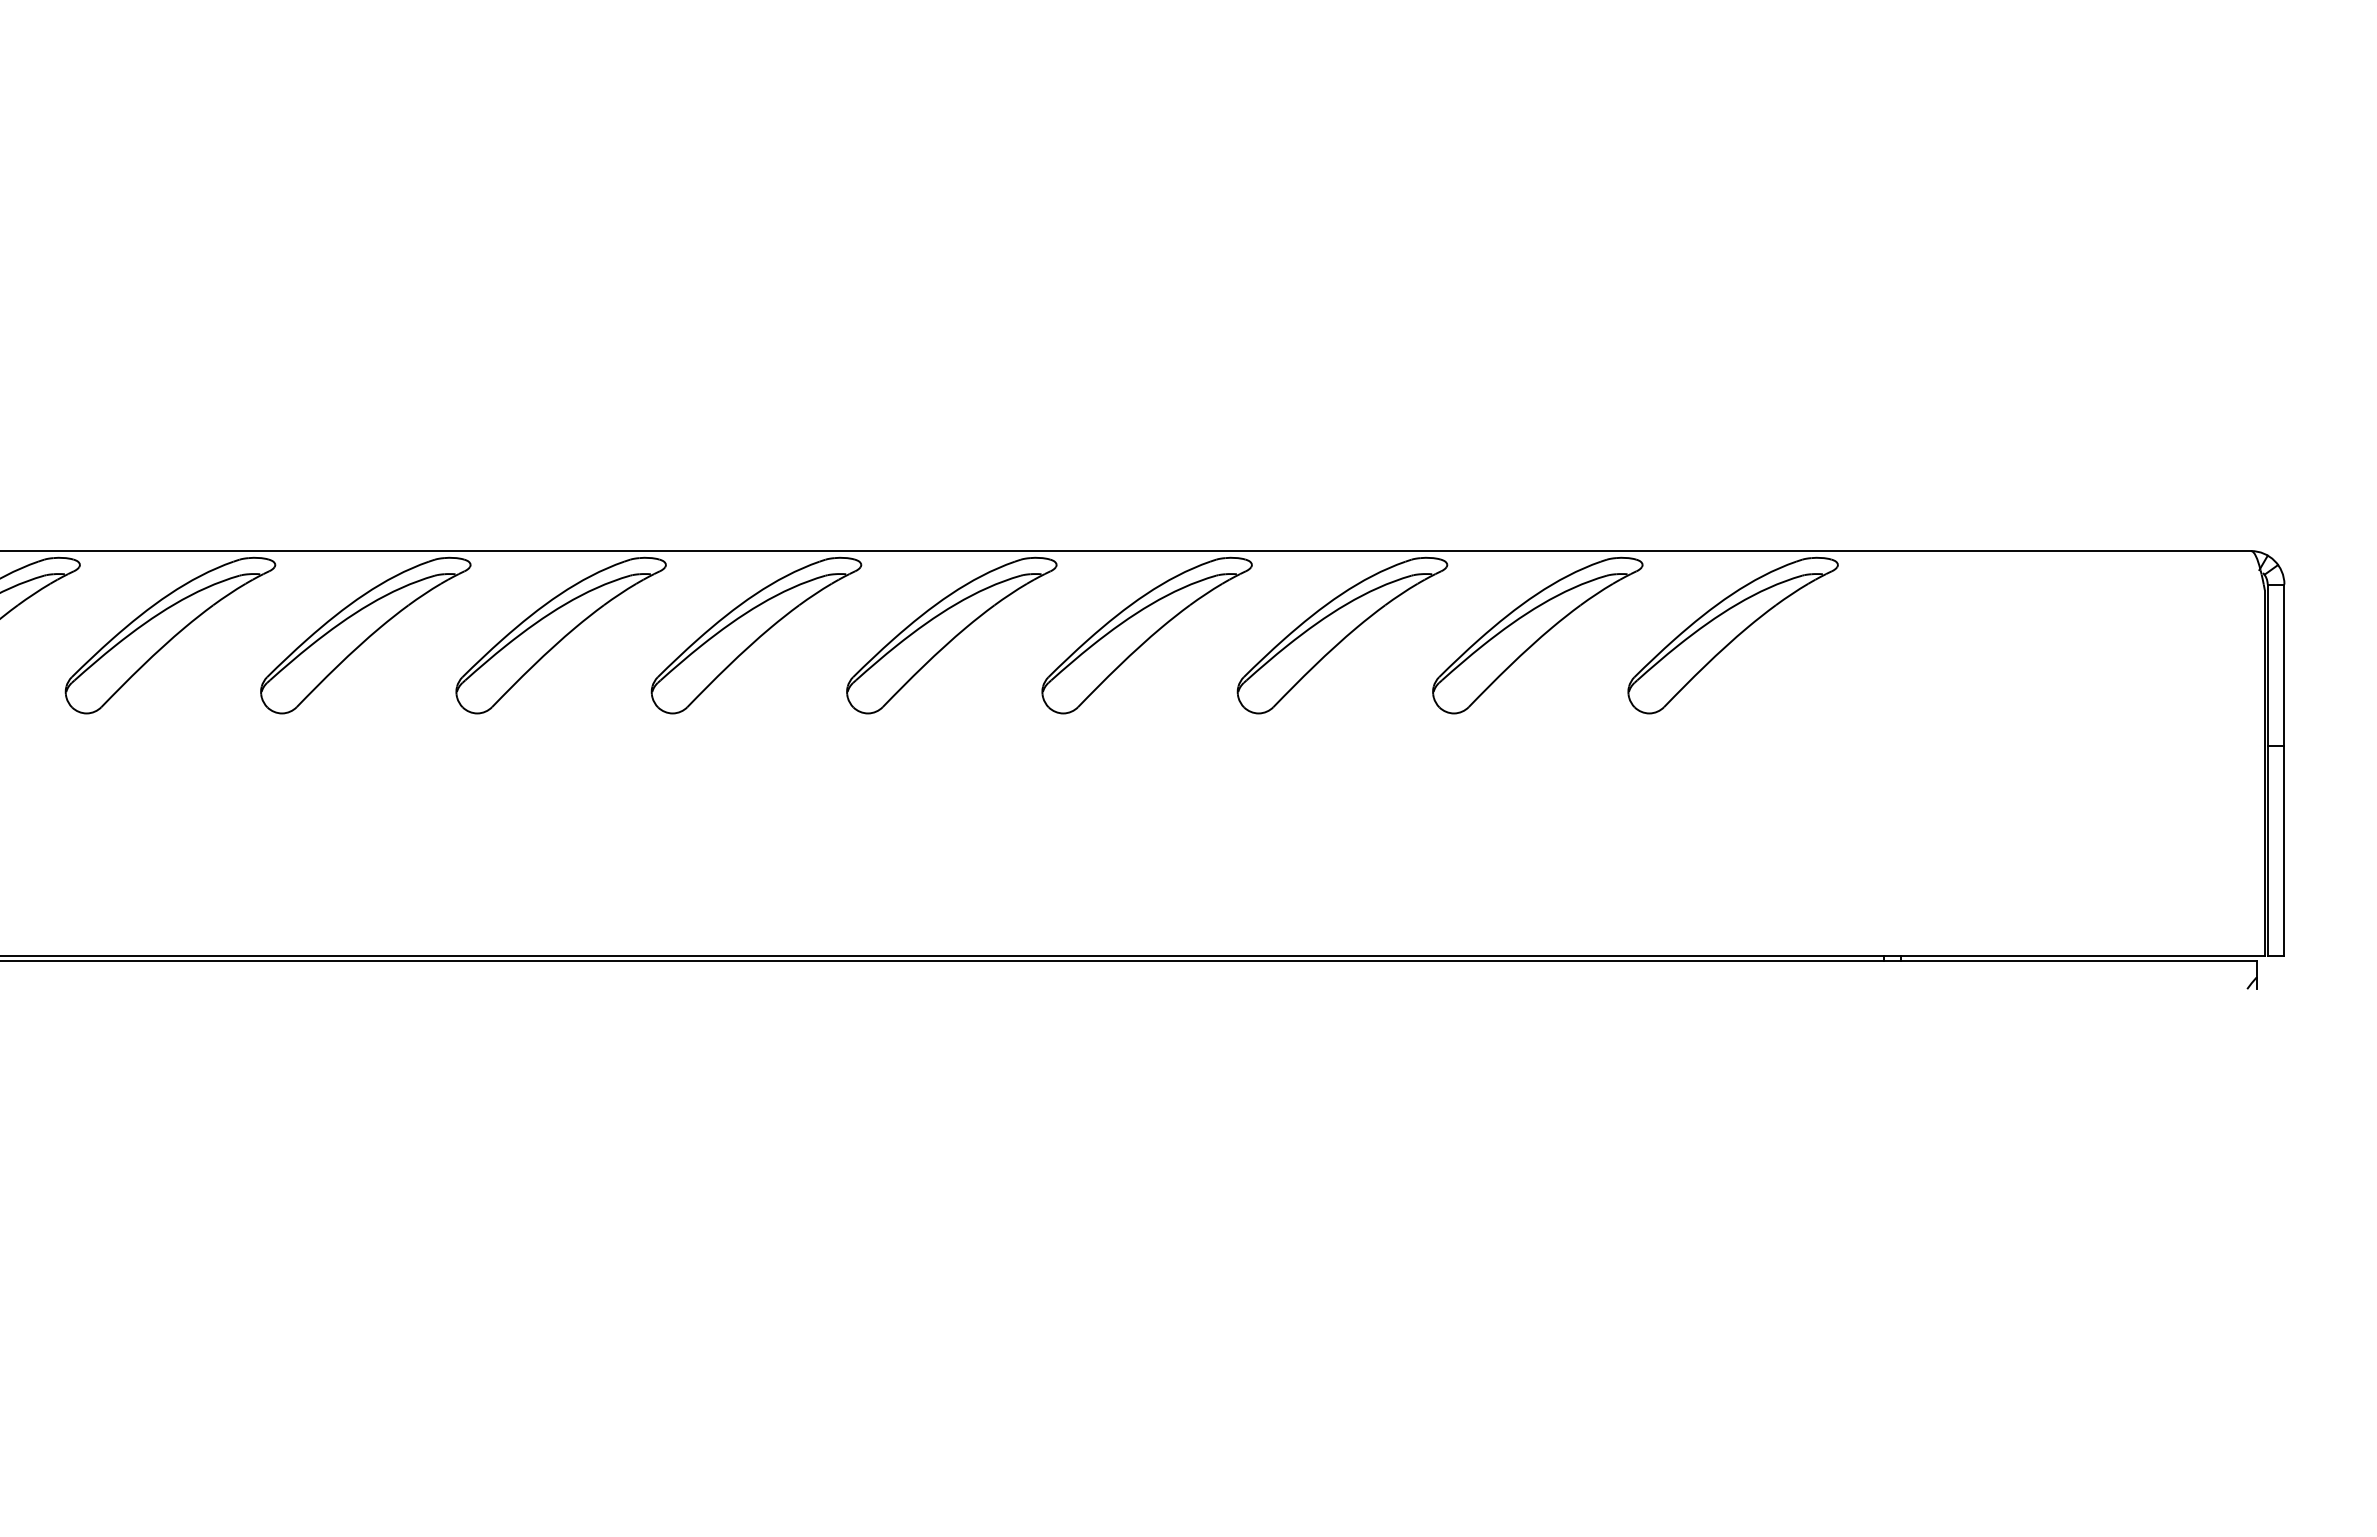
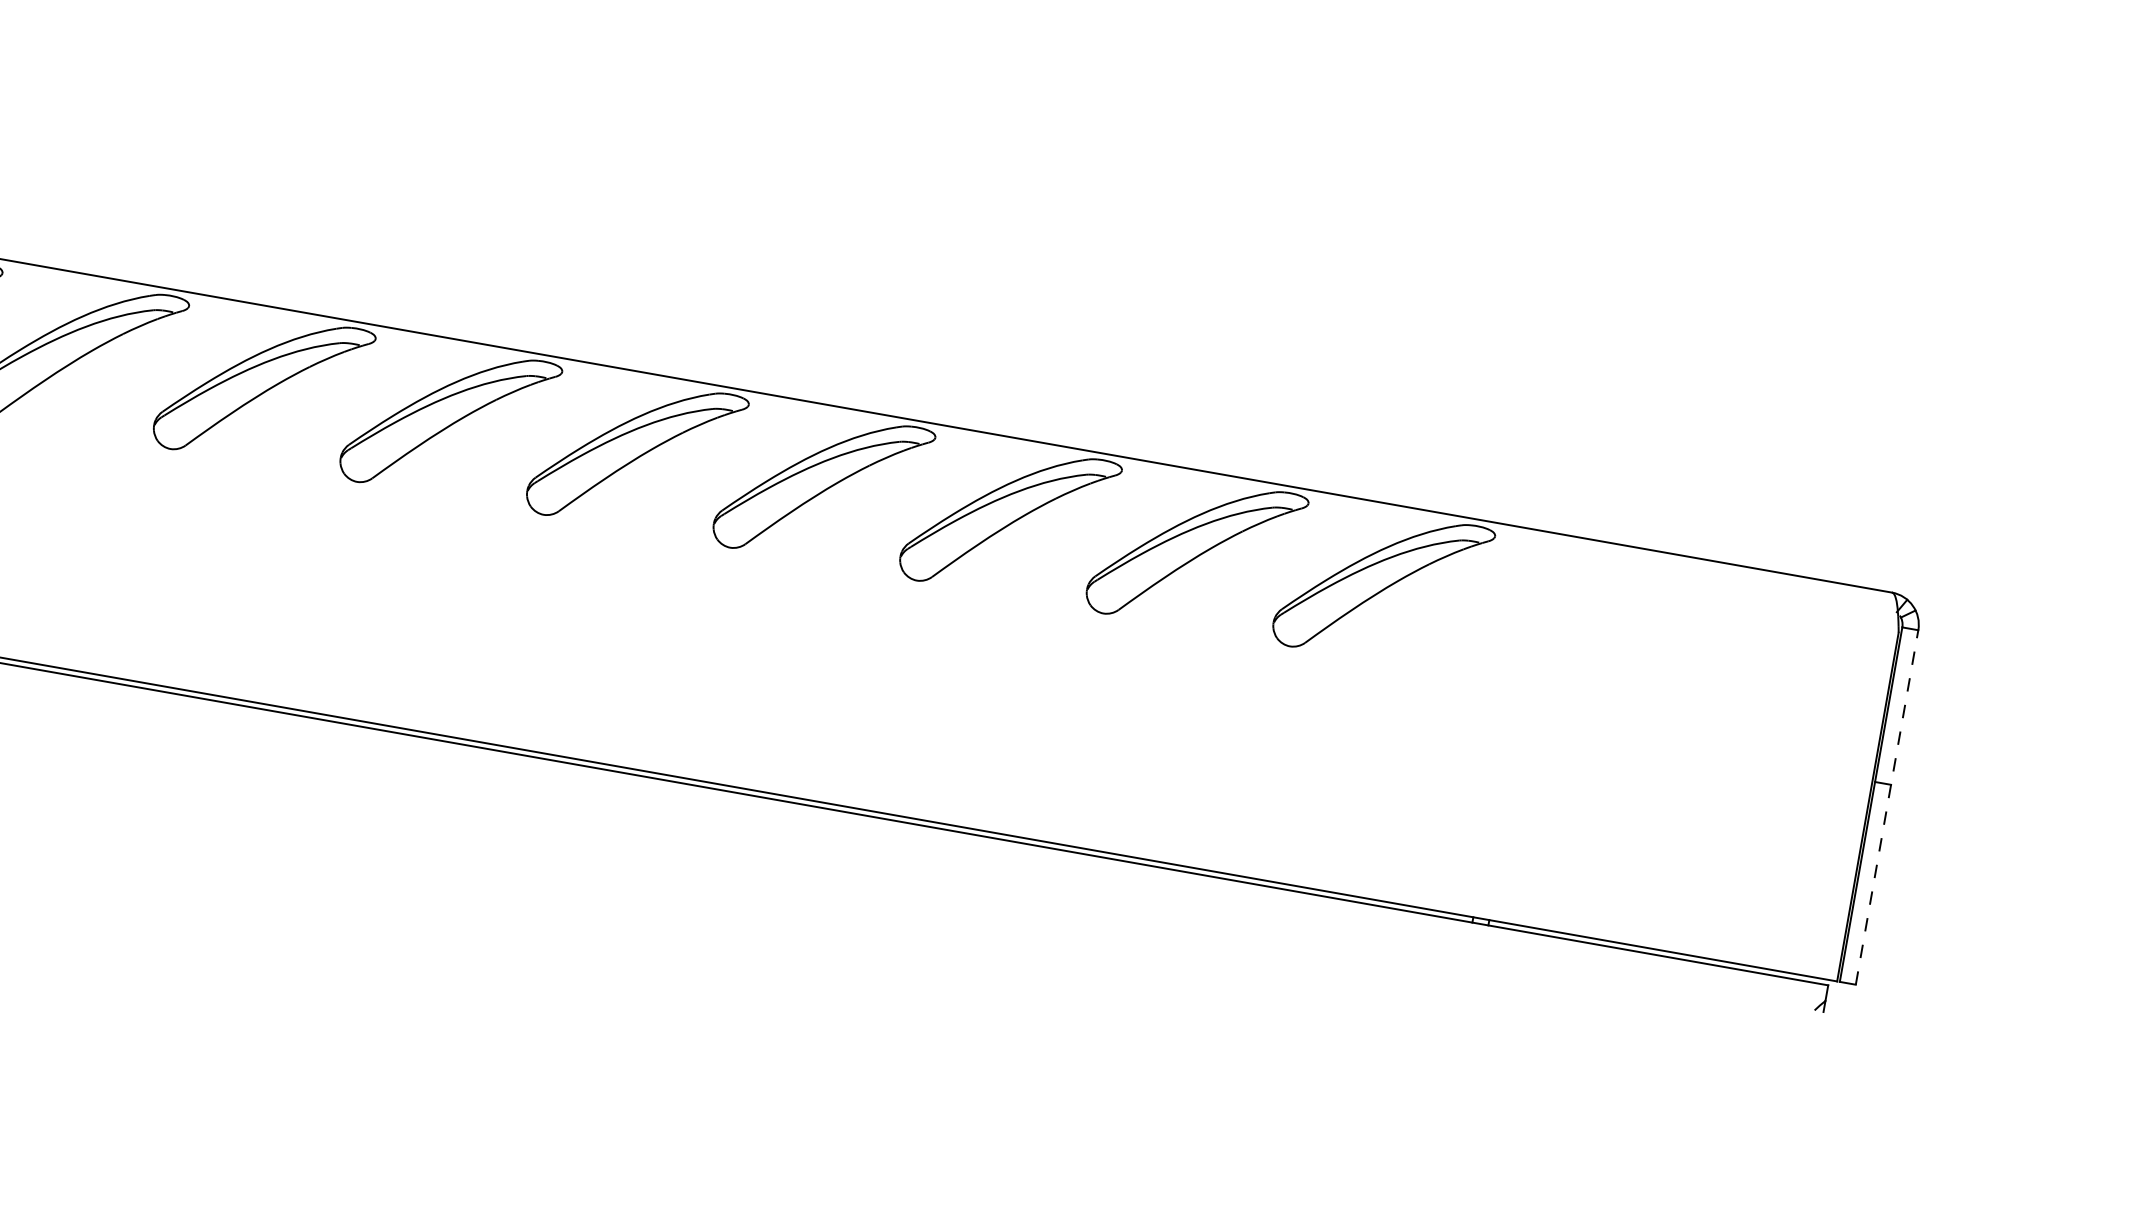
line: (2284, 770) -> (1887, 807), solid -> dashed

